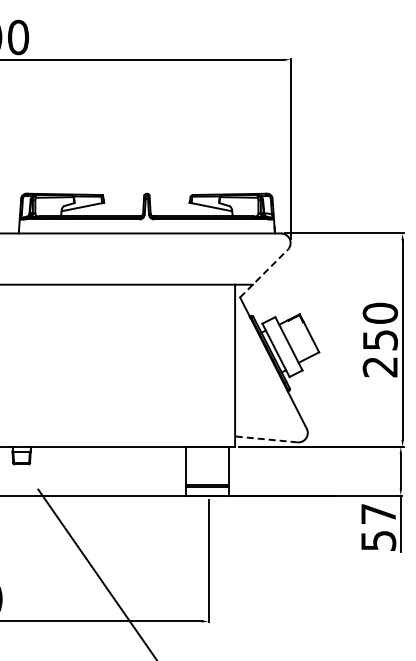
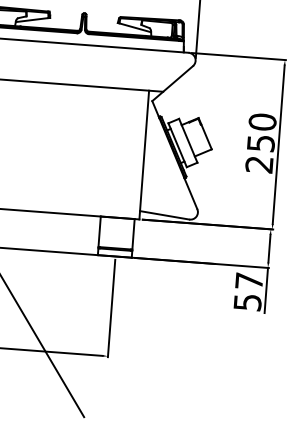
line: (263, 273) -> (172, 83), dashed -> solid
line: (265, 439) -> (163, 215), dashed -> solid

